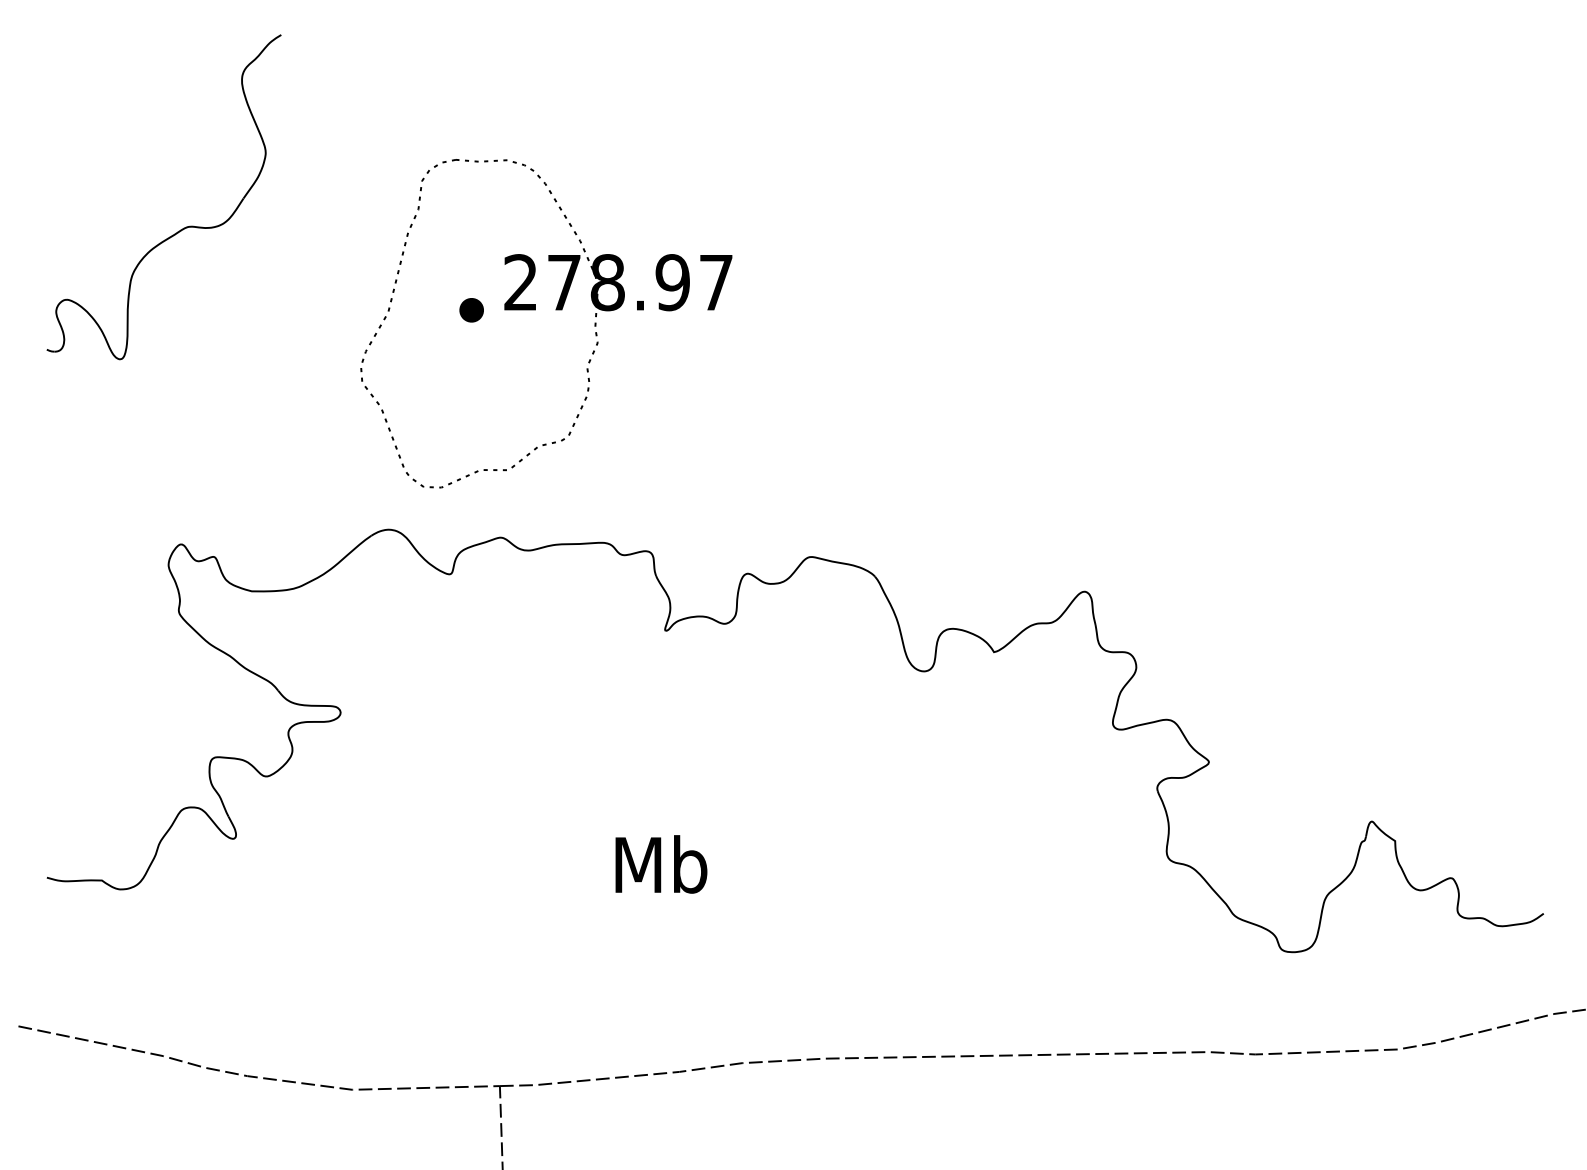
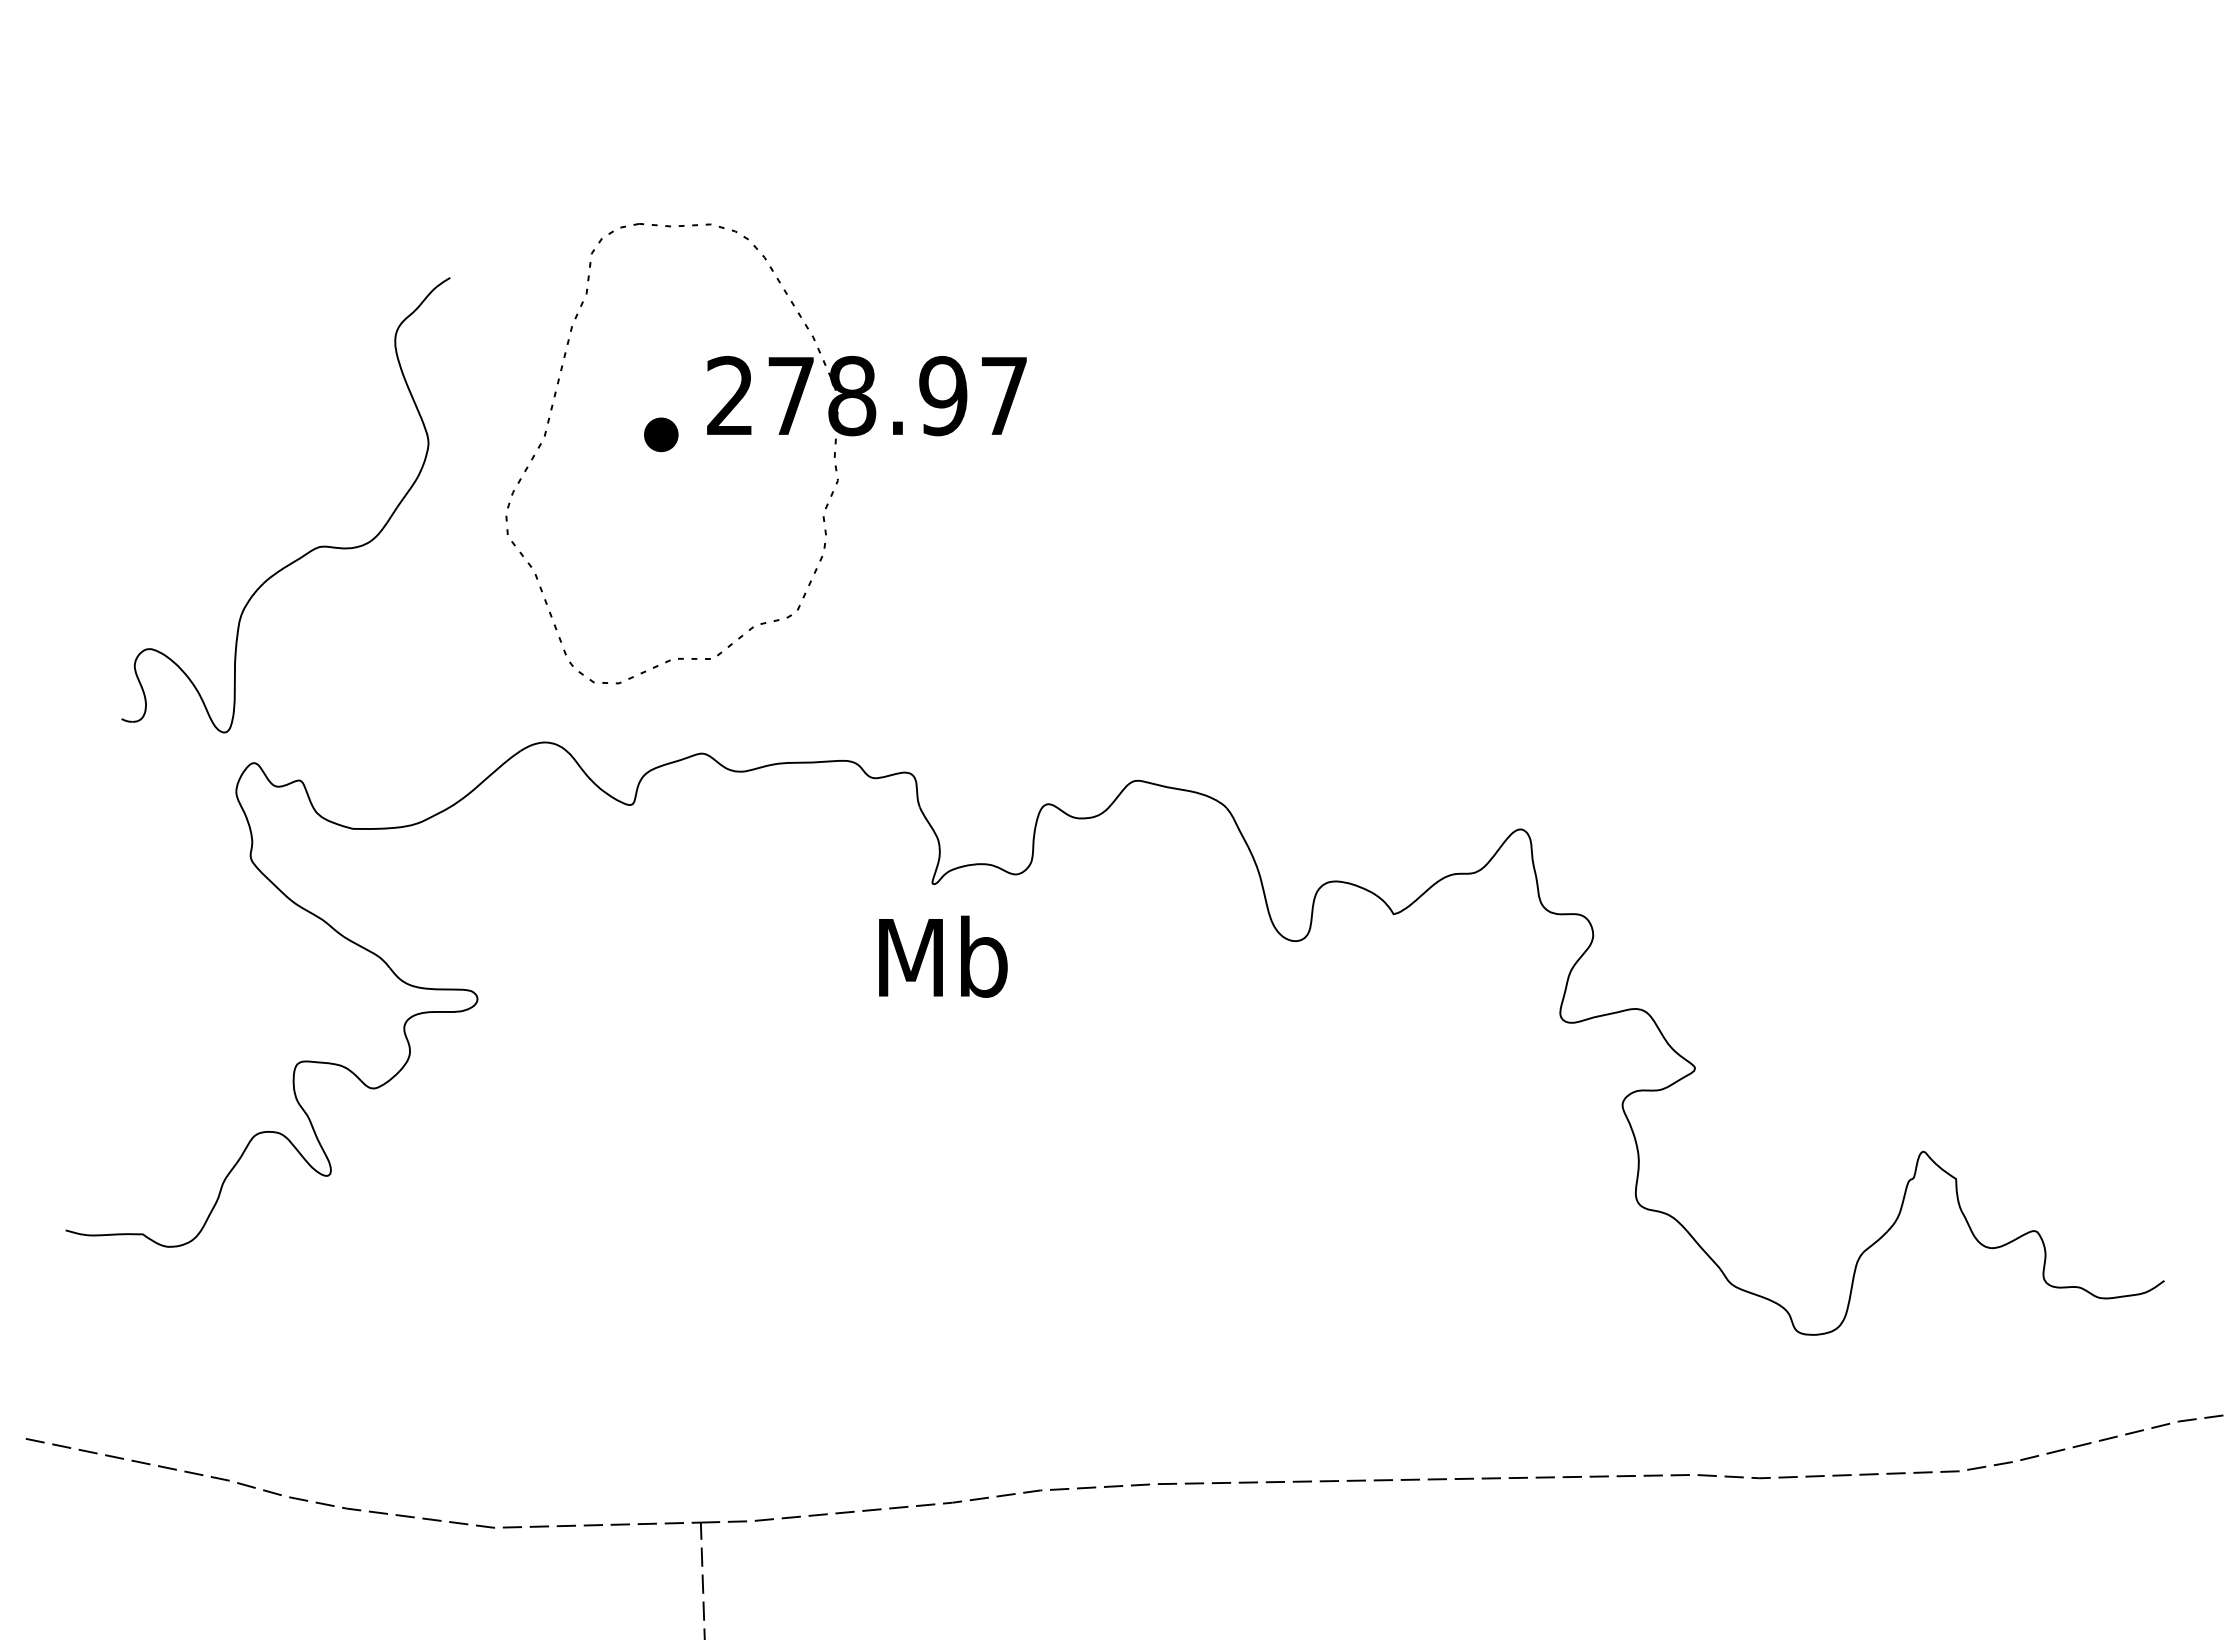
part: (182, 228) -> (311, 549), moved
text: (661, 864) -> (943, 956), moved

